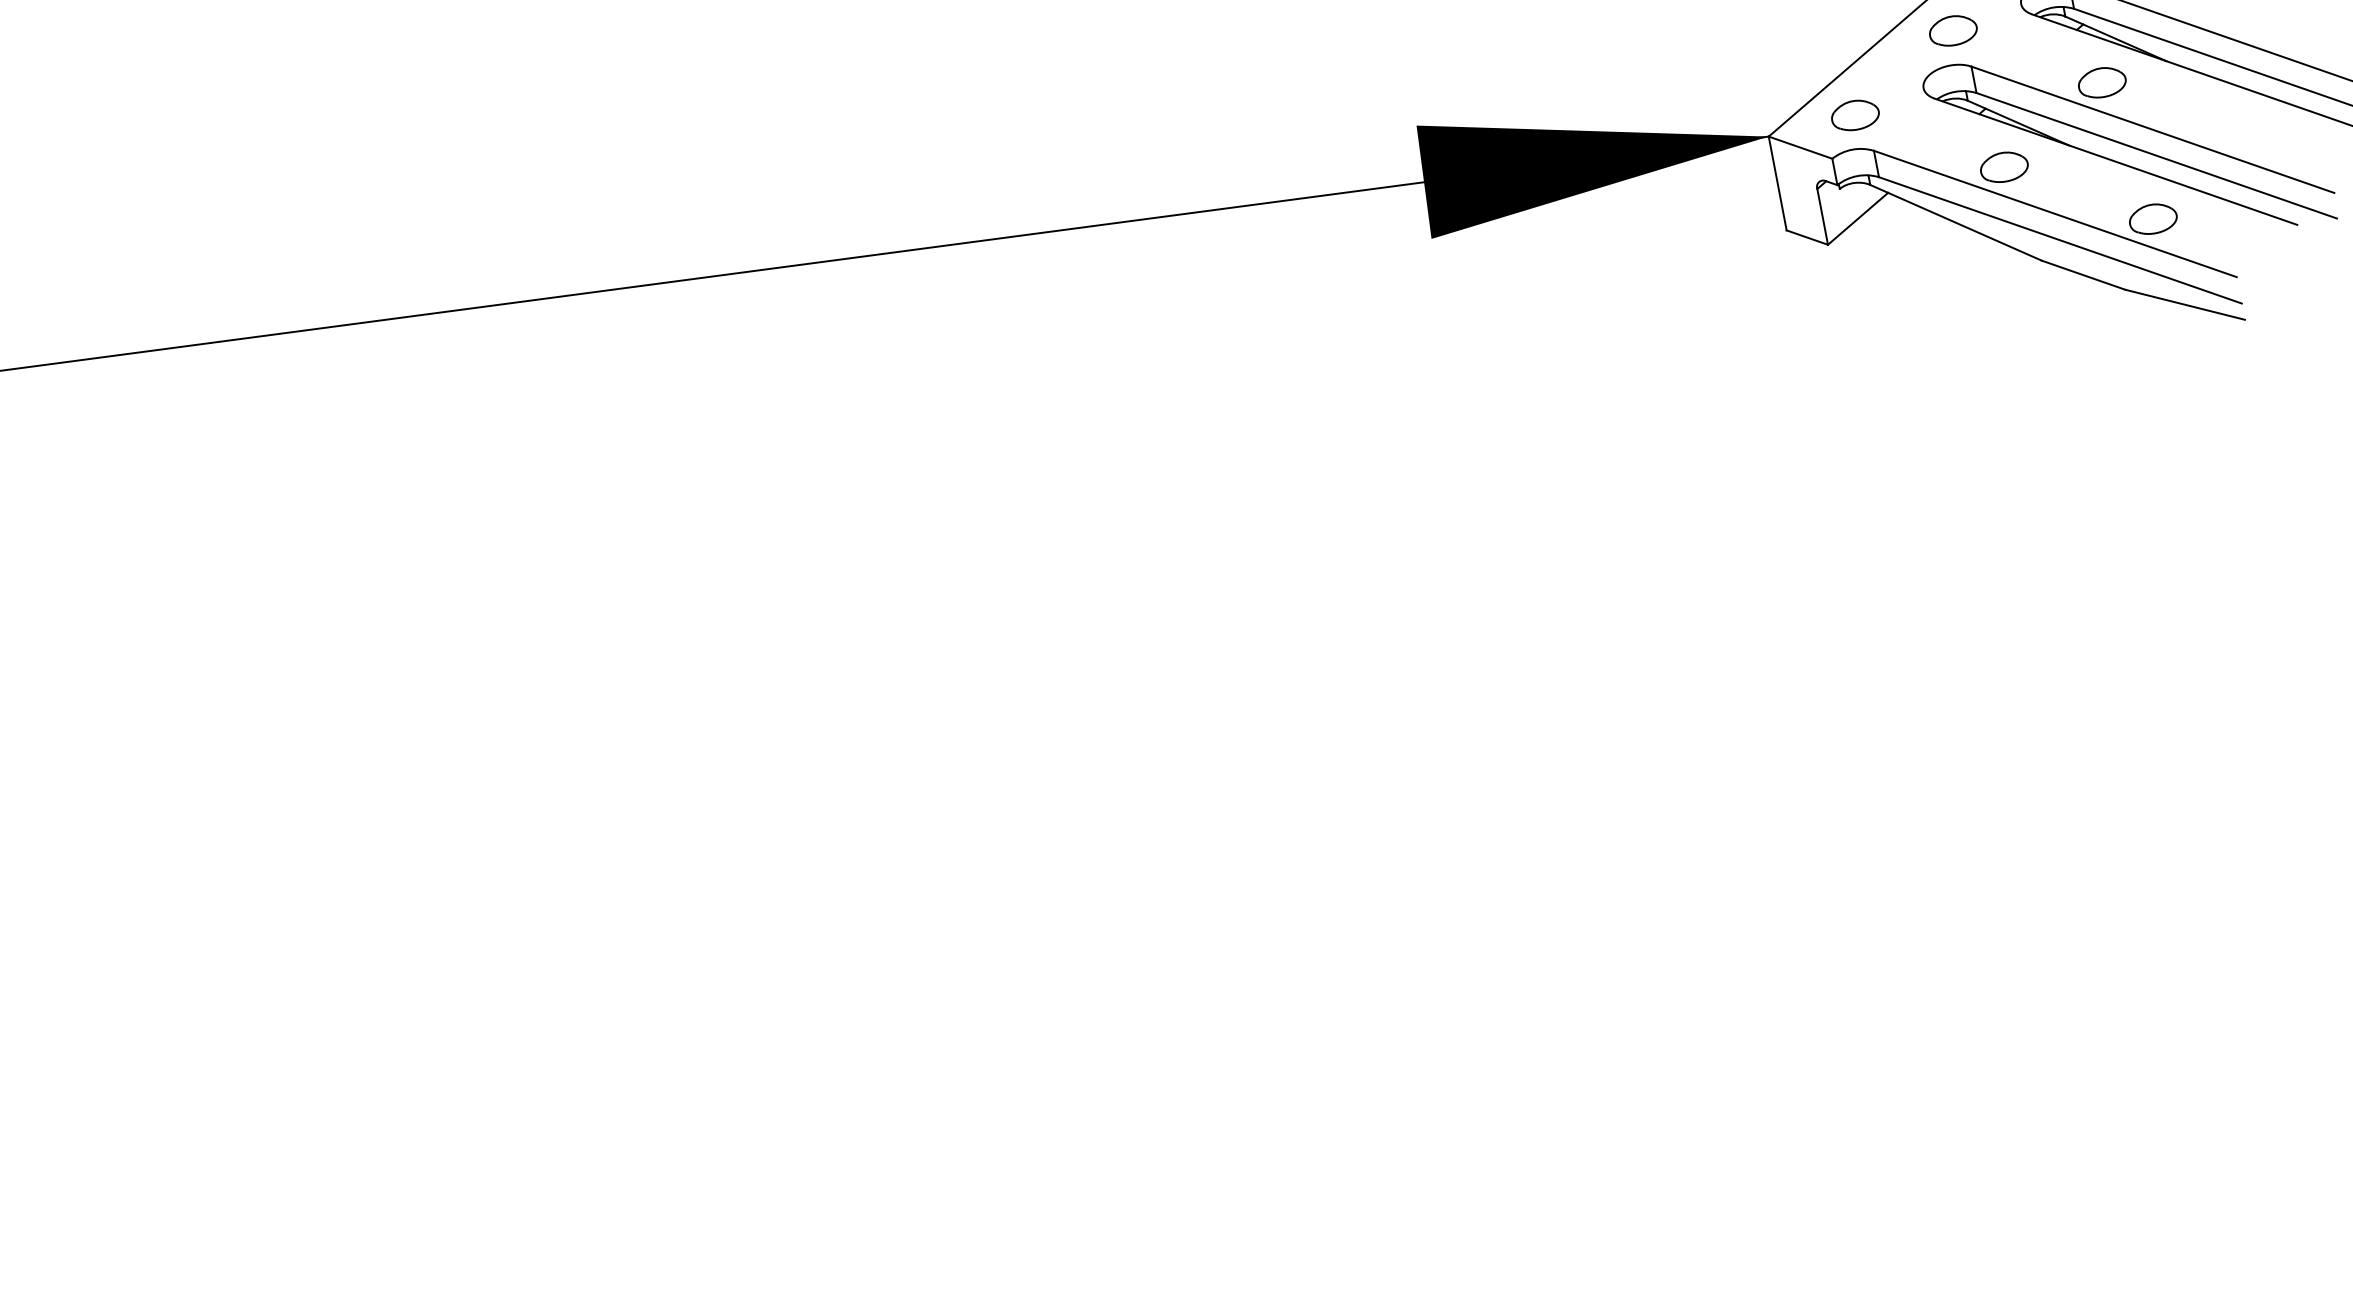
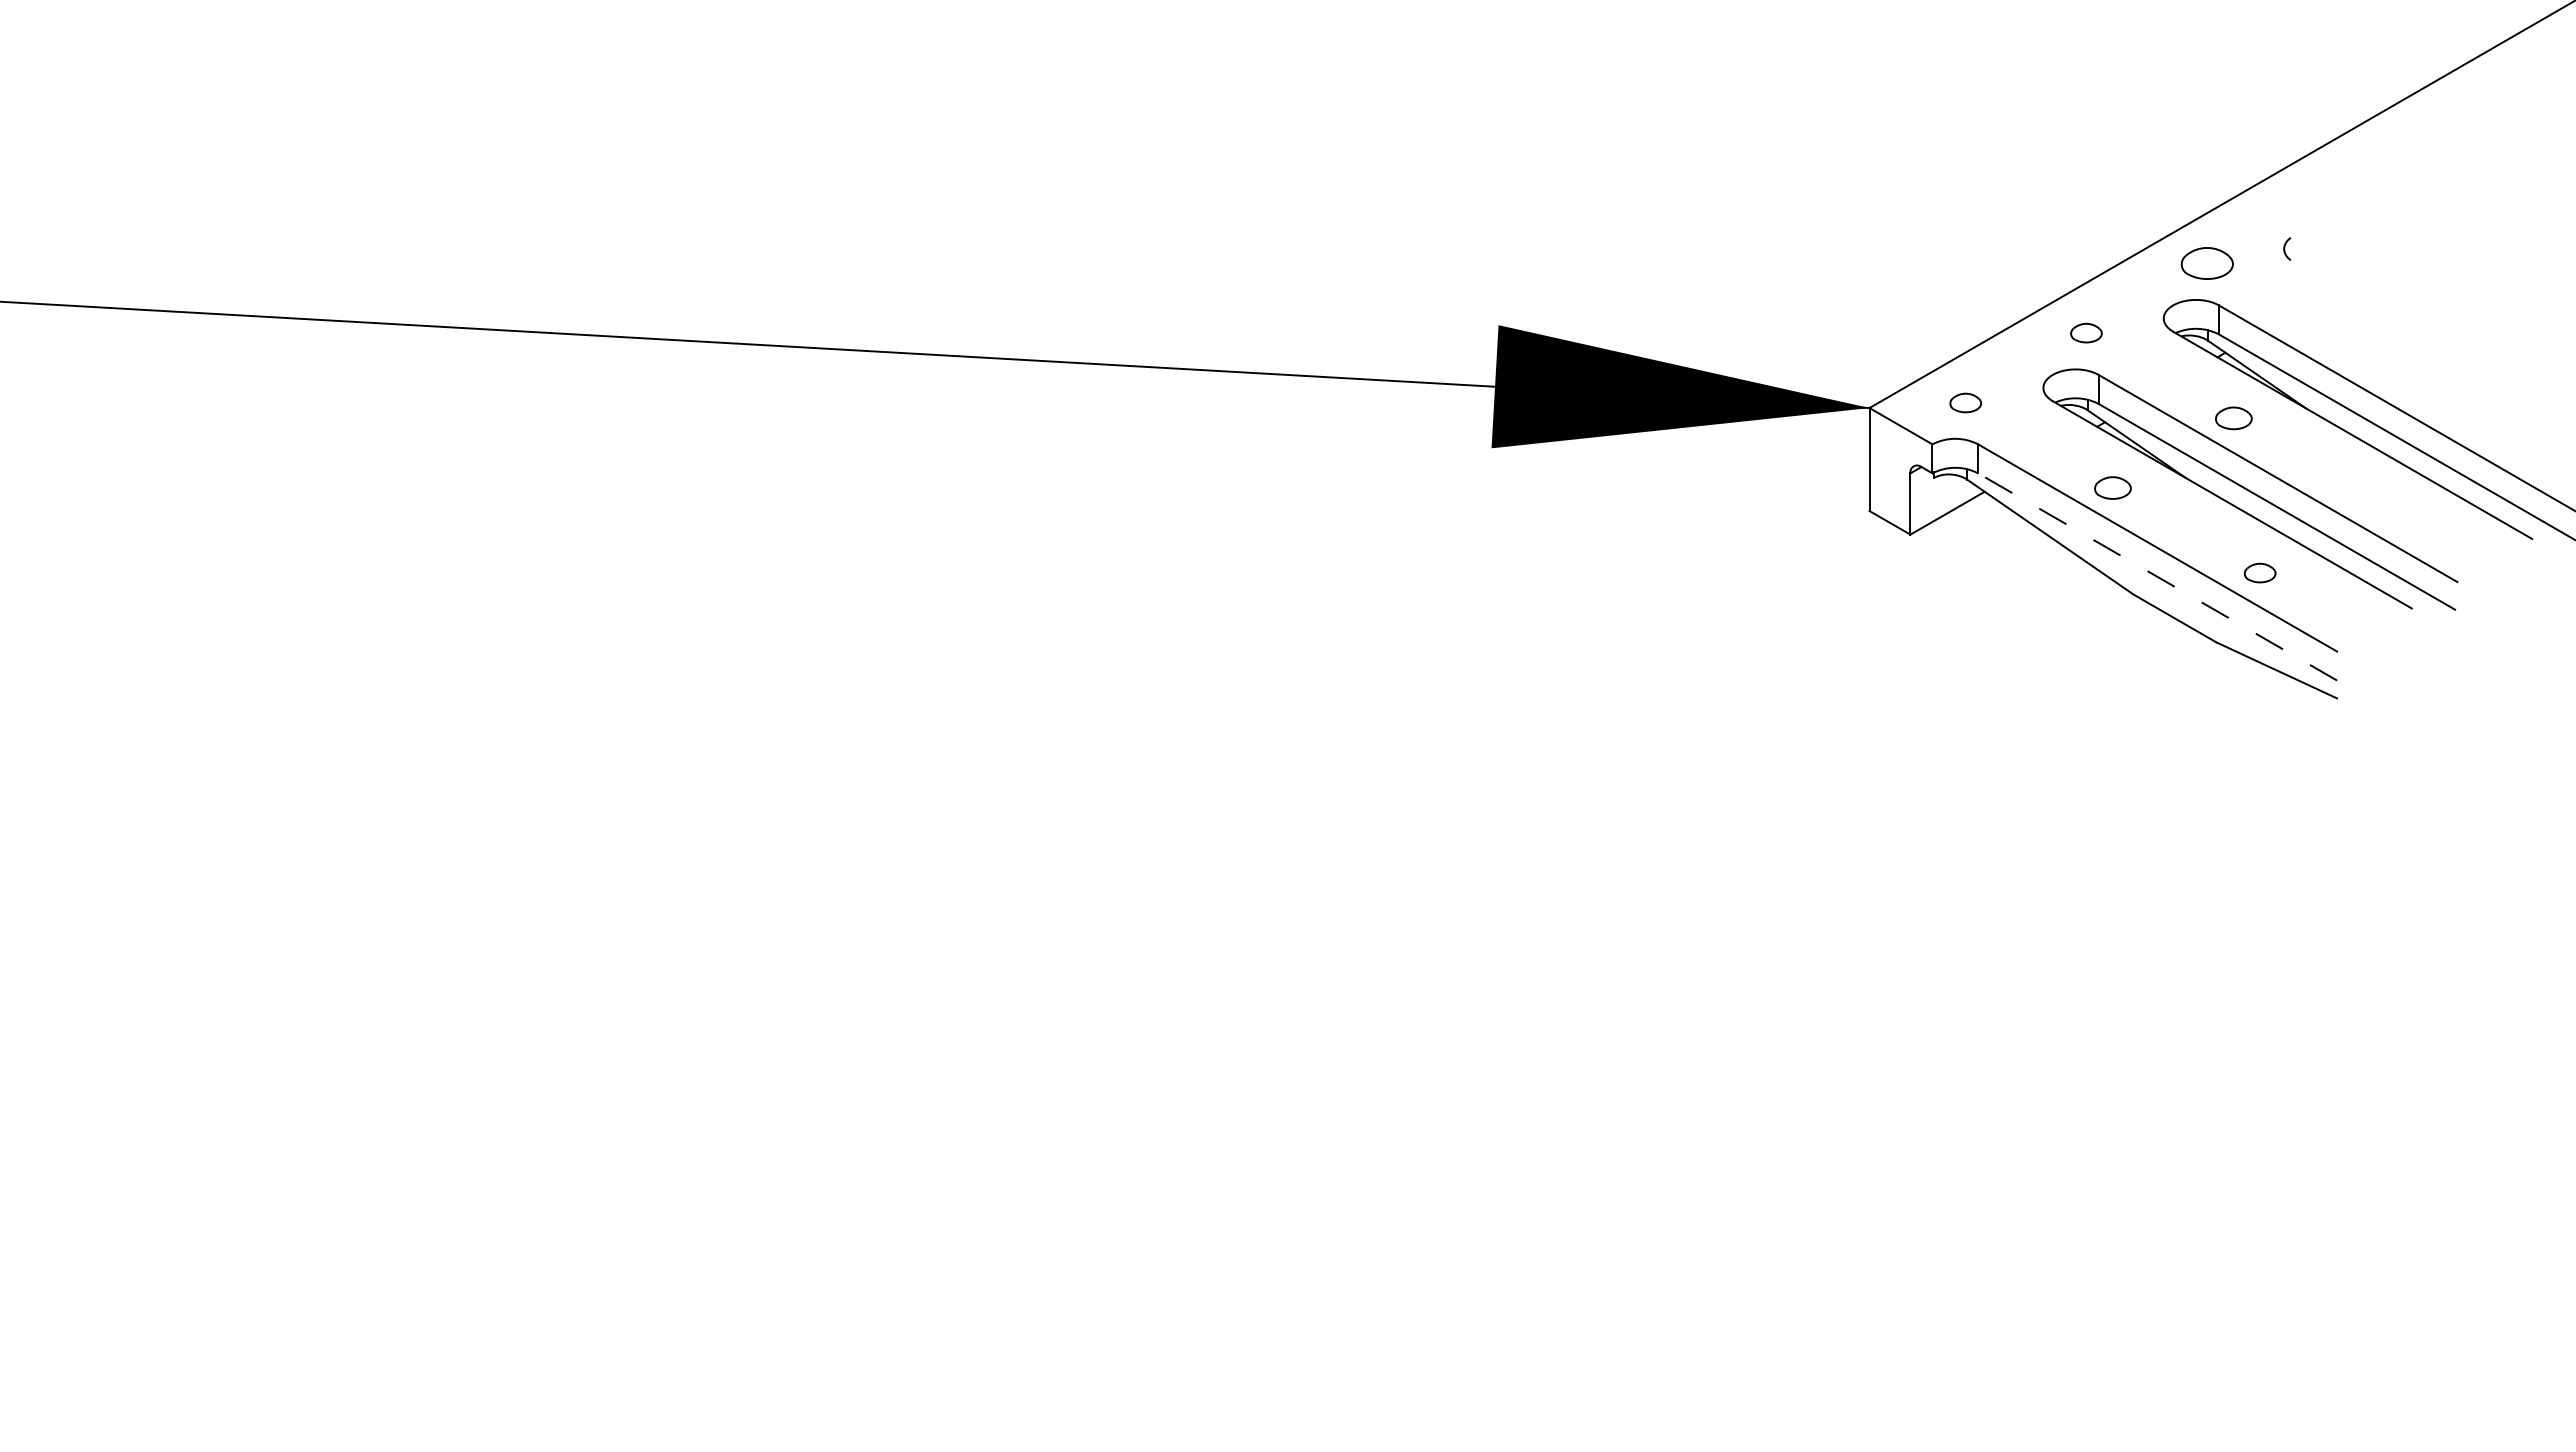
part: (1953, 30) -> (2086, 332), size x0.6
part: (2101, 82) -> (2233, 418), size x0.7
part: (1855, 114) -> (1965, 402), size x0.6
part: (2003, 166) -> (2112, 487), size x0.7
part: (2152, 218) -> (2259, 572), size x0.6
line: (2060, 239) -> (2157, 576), solid -> dashed

